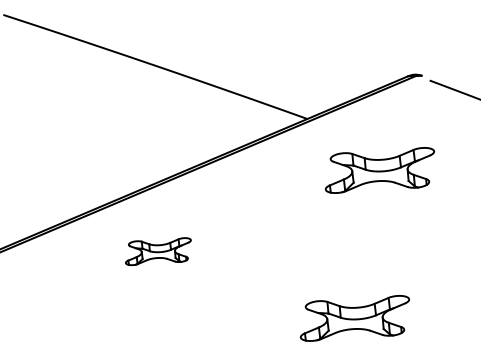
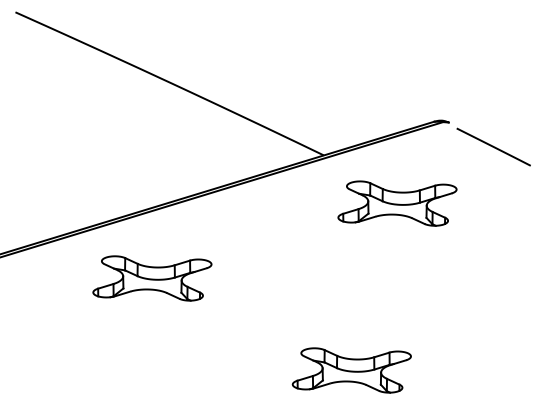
part: (379, 170) -> (397, 203), moved
part: (158, 251) -> (152, 278), size x1.67

